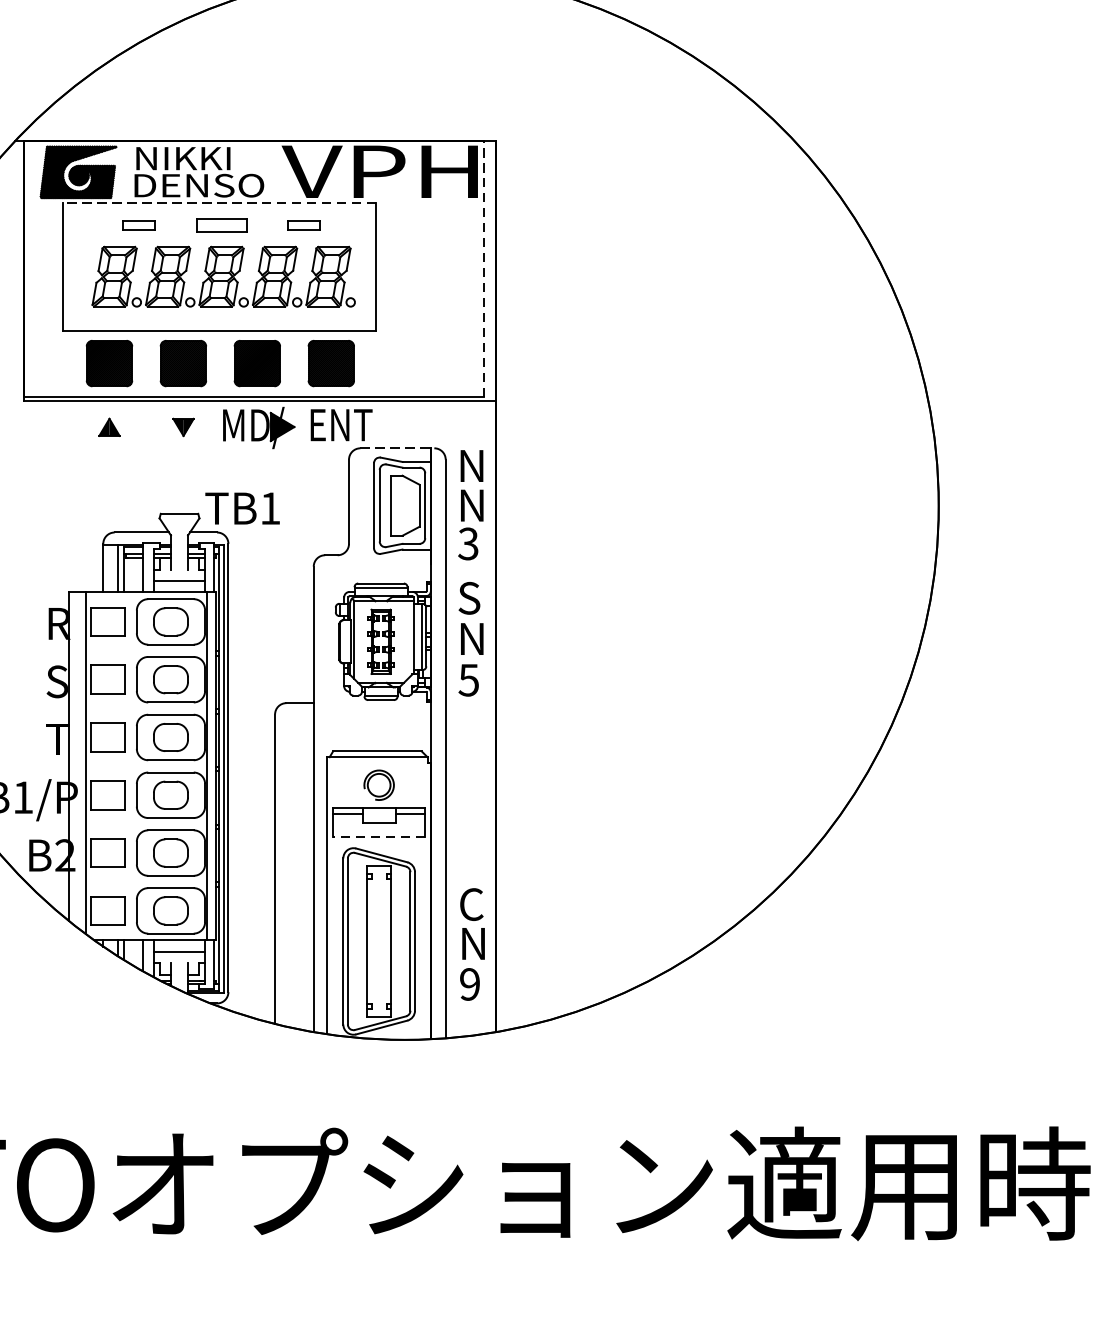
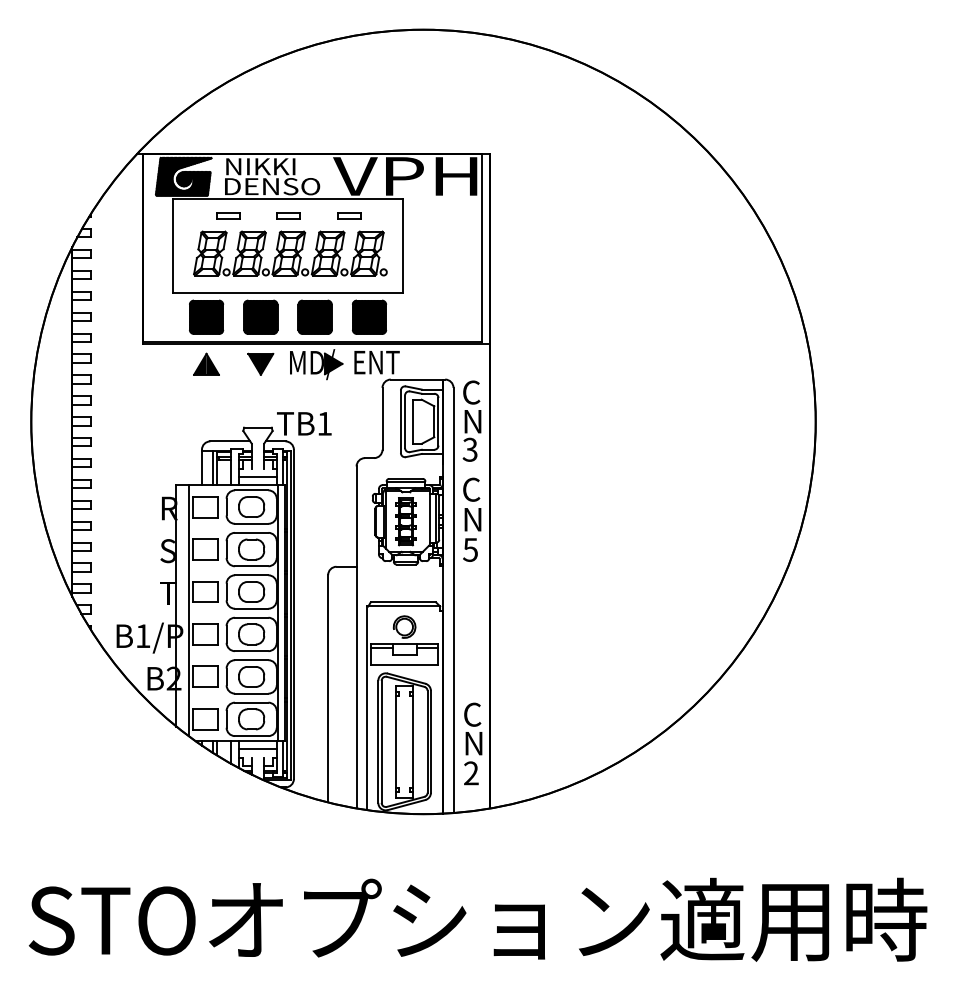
line: (219, 203) -> (287, 199), dashed -> solid
part: (221, 224) -> (288, 215), size x0.62
line: (483, 268) -> (481, 247), dashed -> solid
part: (109, 426) -> (206, 363), size x1.67
part: (182, 426) -> (260, 363), size x1.67
line: (398, 448) -> (418, 379), dashed -> solid
text: (471, 465) -> (472, 392), N -> C
text: (470, 597) -> (471, 489), S -> C
line: (378, 836) -> (404, 664), dashed -> solid
text: (470, 984) -> (471, 773), 9 -> 2

